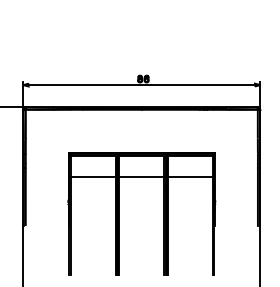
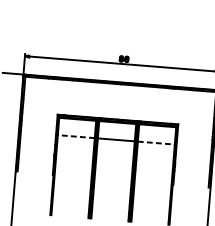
line: (92, 177) -> (75, 136), solid -> dashed
line: (190, 177) -> (156, 143), solid -> dashed

